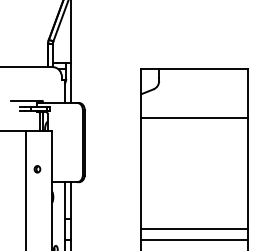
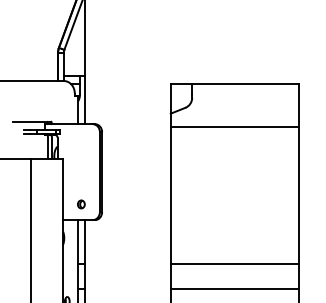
line: (194, 117) -> (234, 126), moved
part: (37, 169) -> (81, 204), moved
line: (194, 228) -> (234, 263), moved

